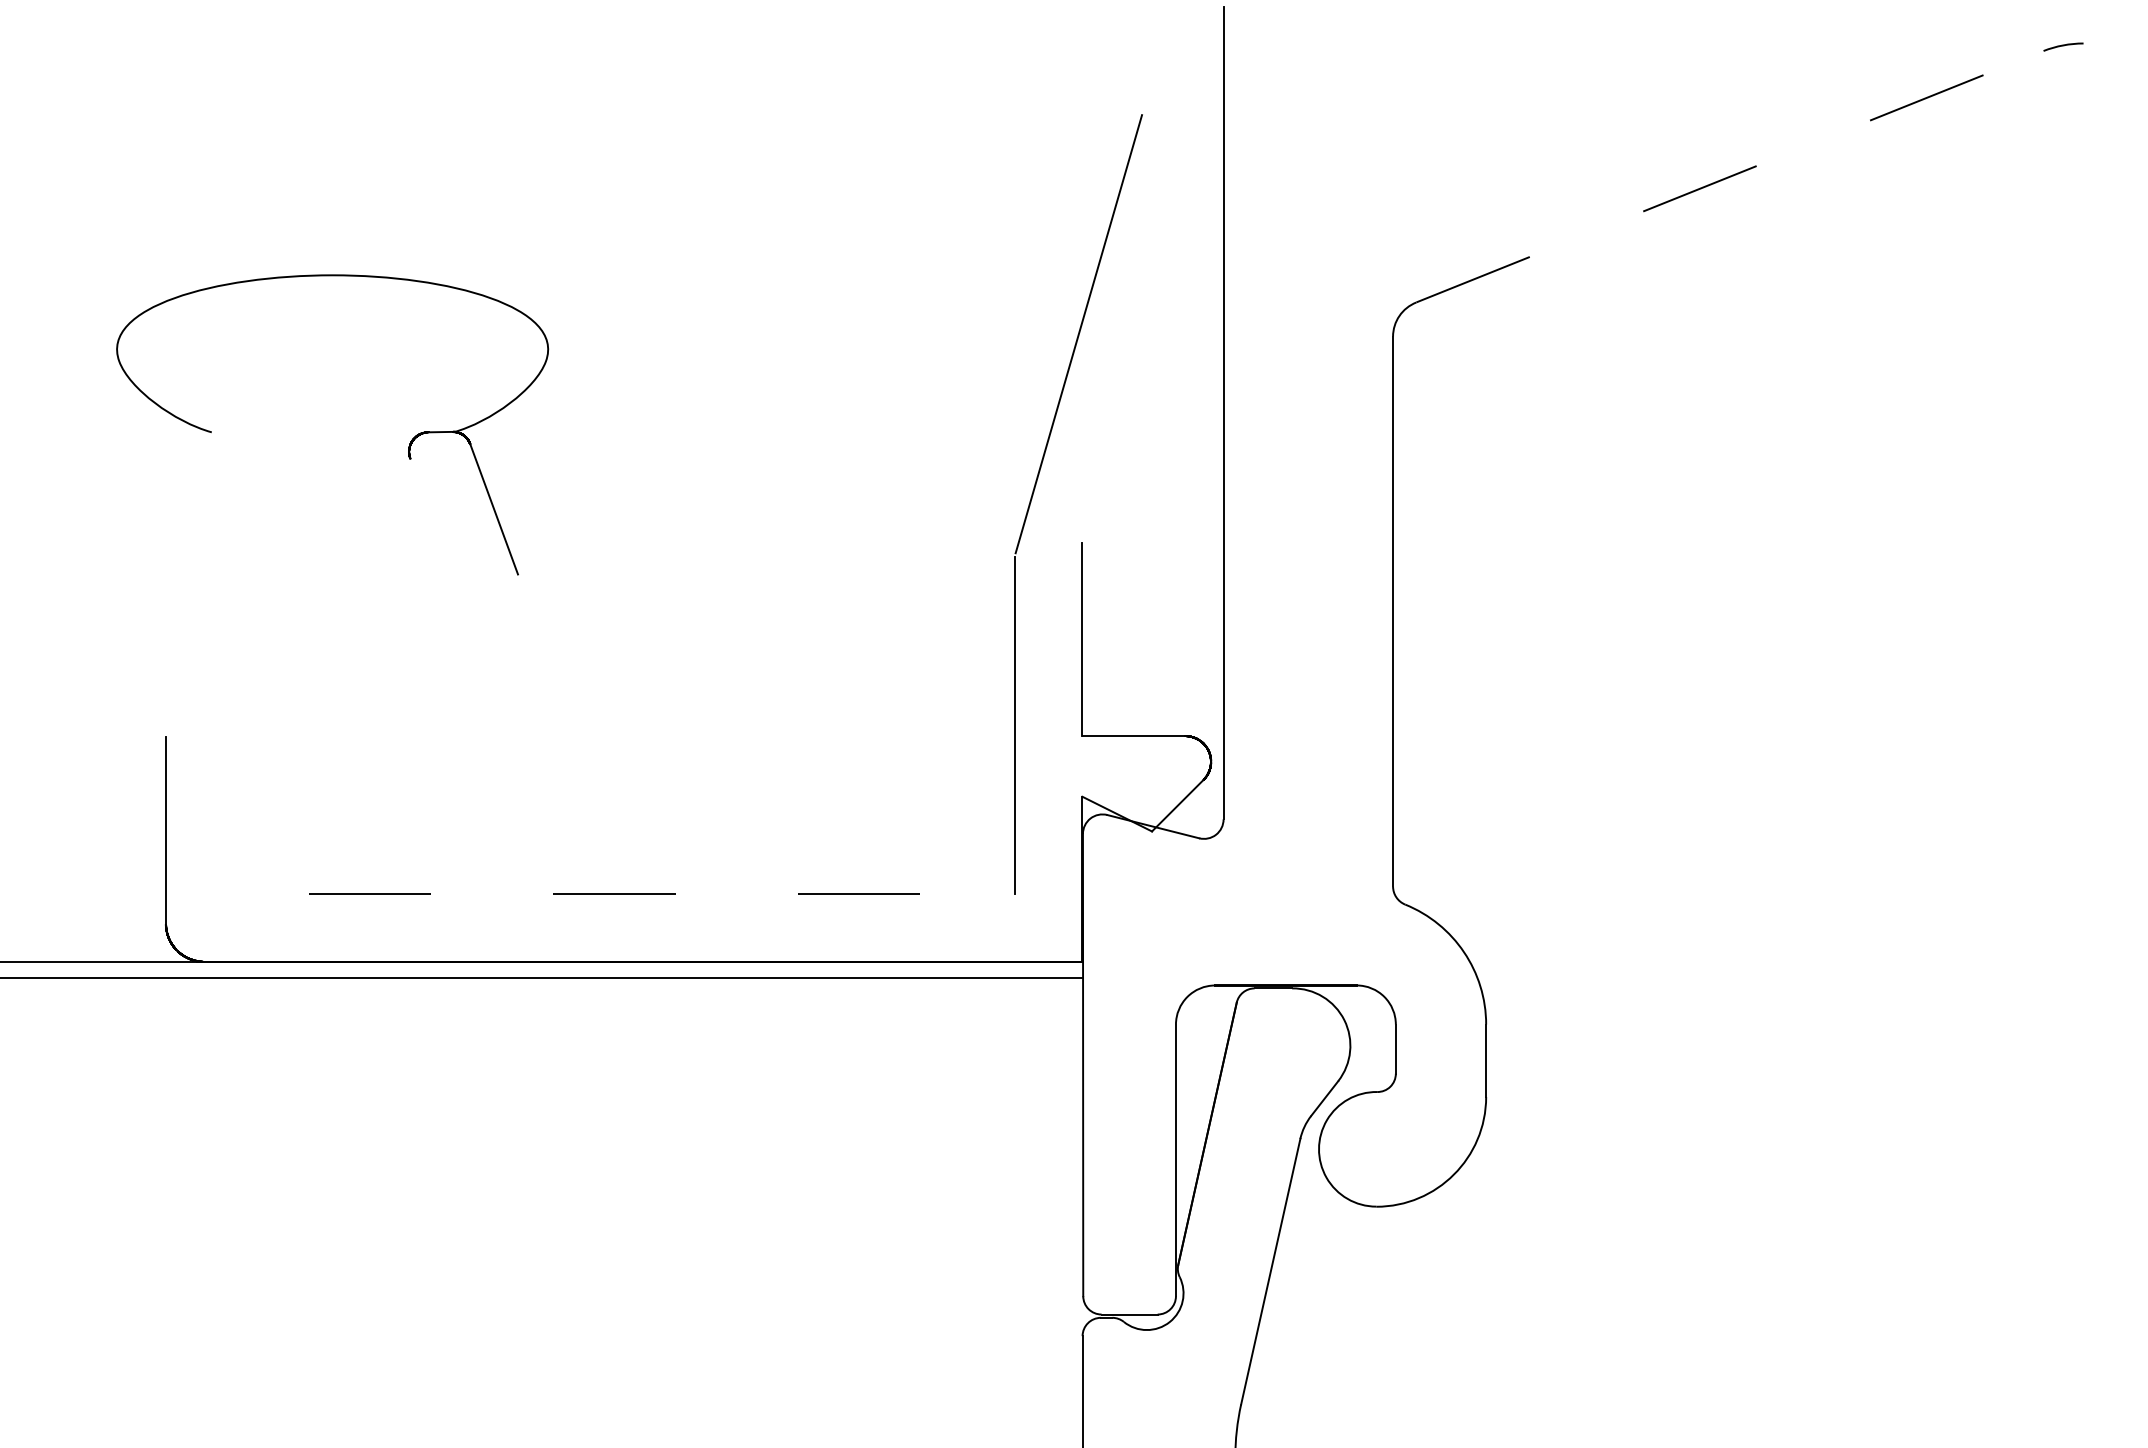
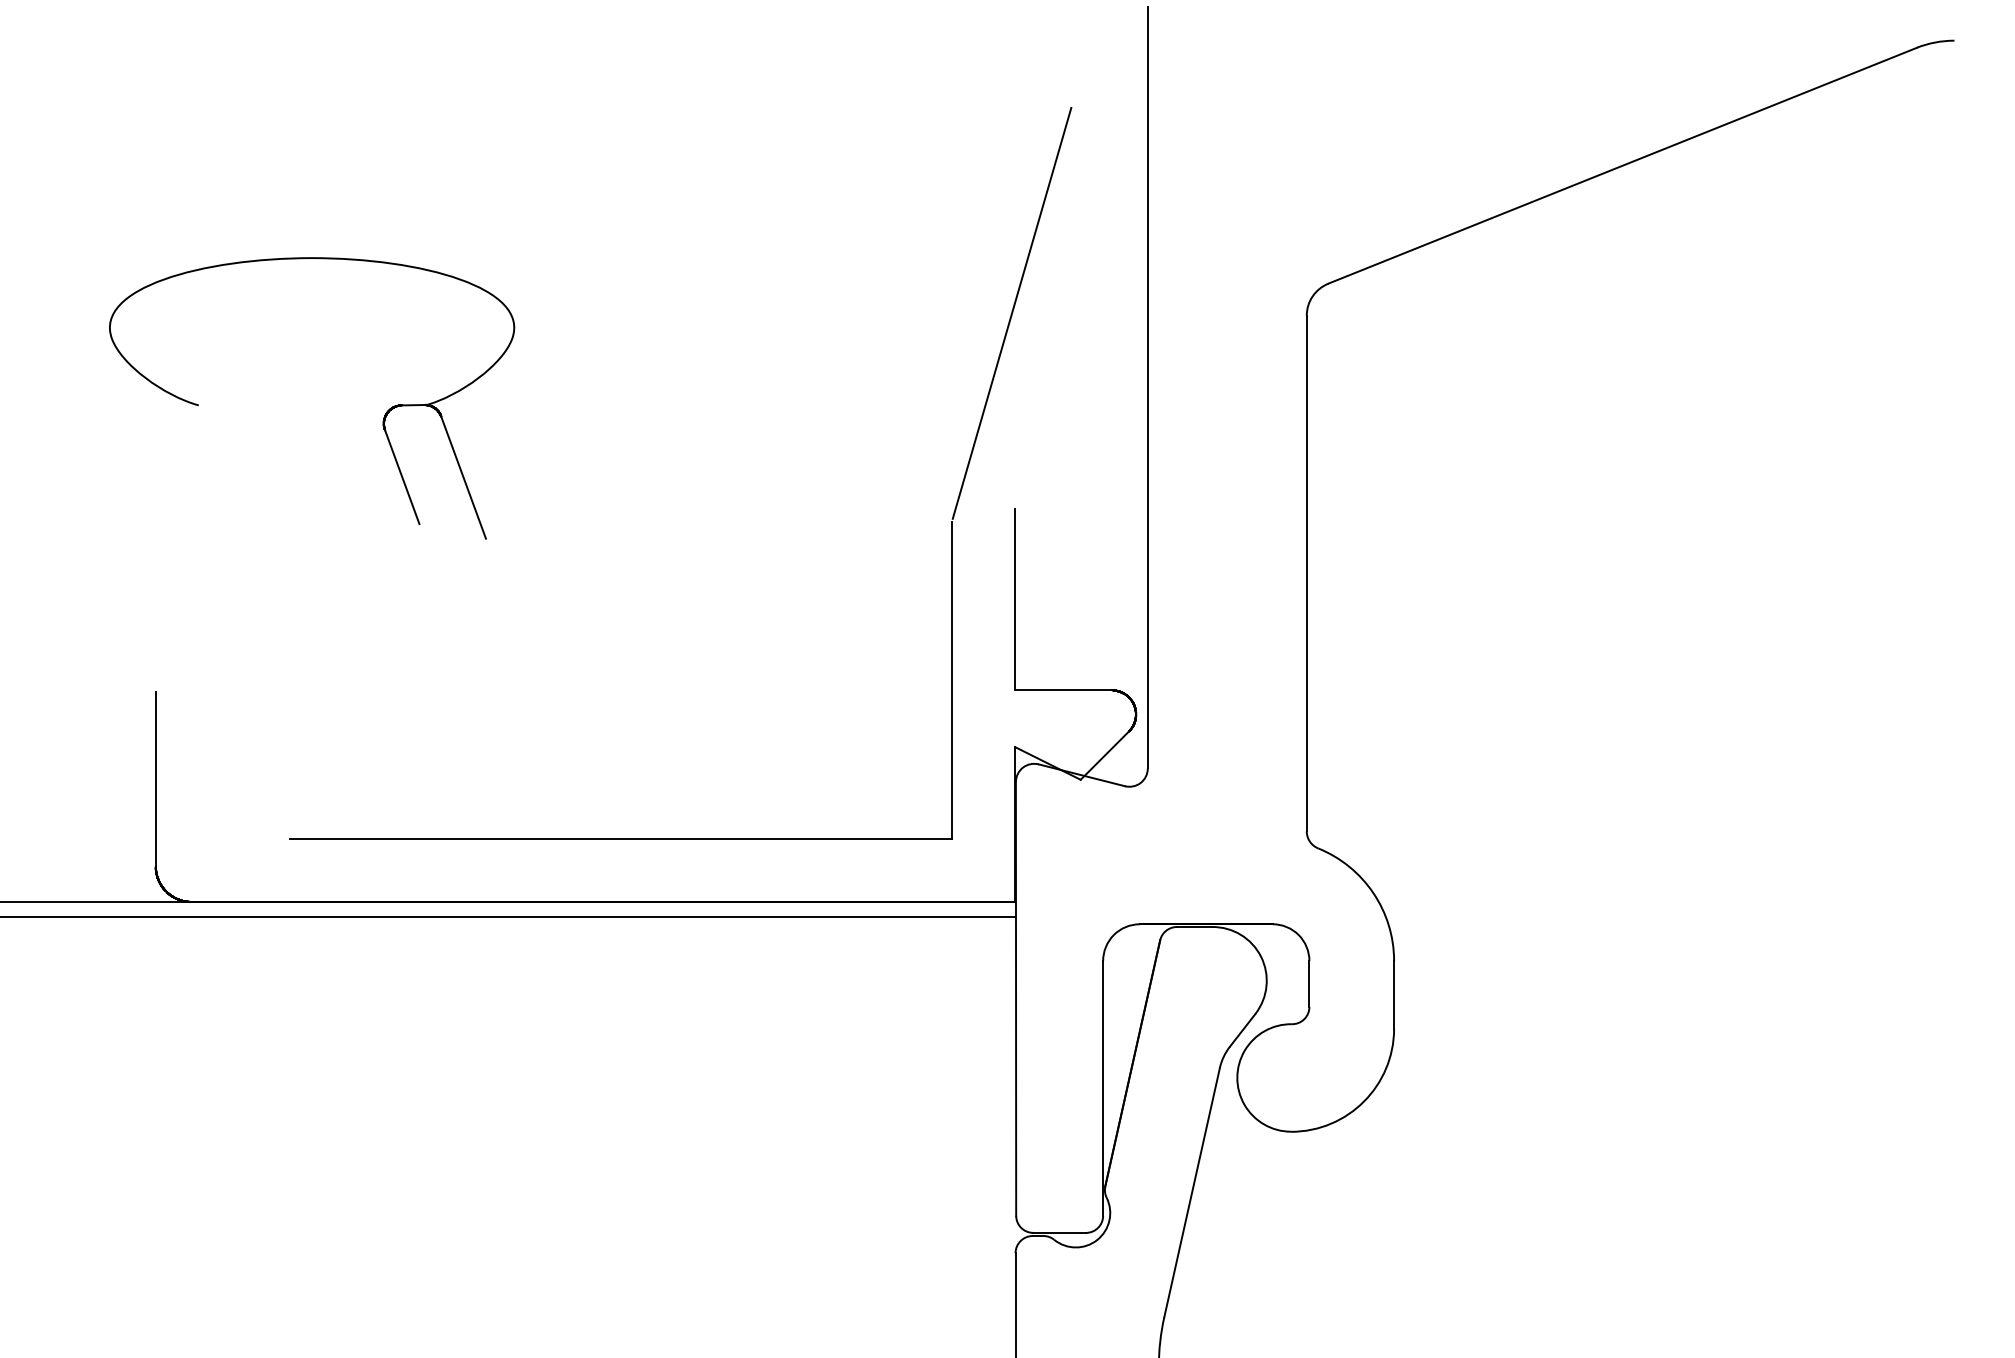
line: (1730, 176) -> (1623, 165), dashed -> solid
line: (428, 508) -> (402, 476), added
line: (662, 894) -> (621, 838), dashed -> solid

